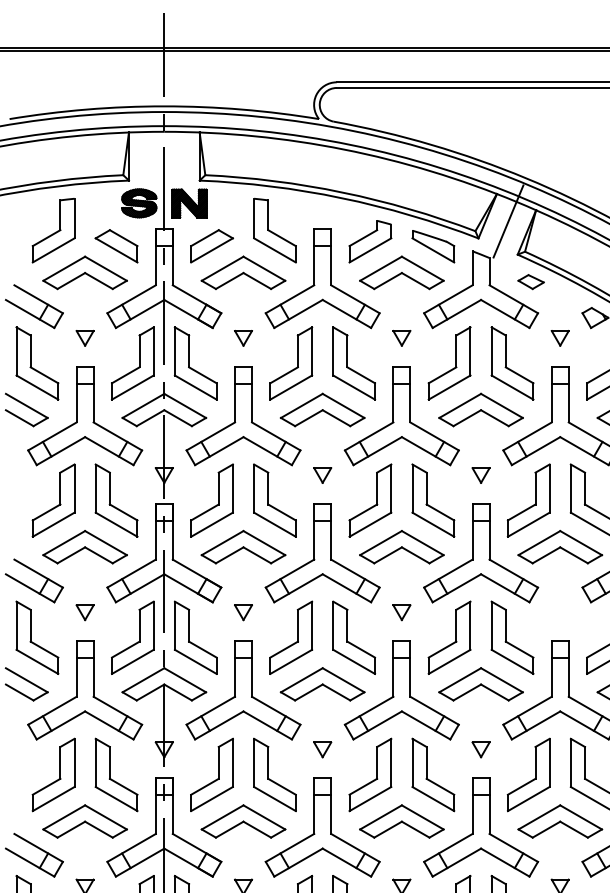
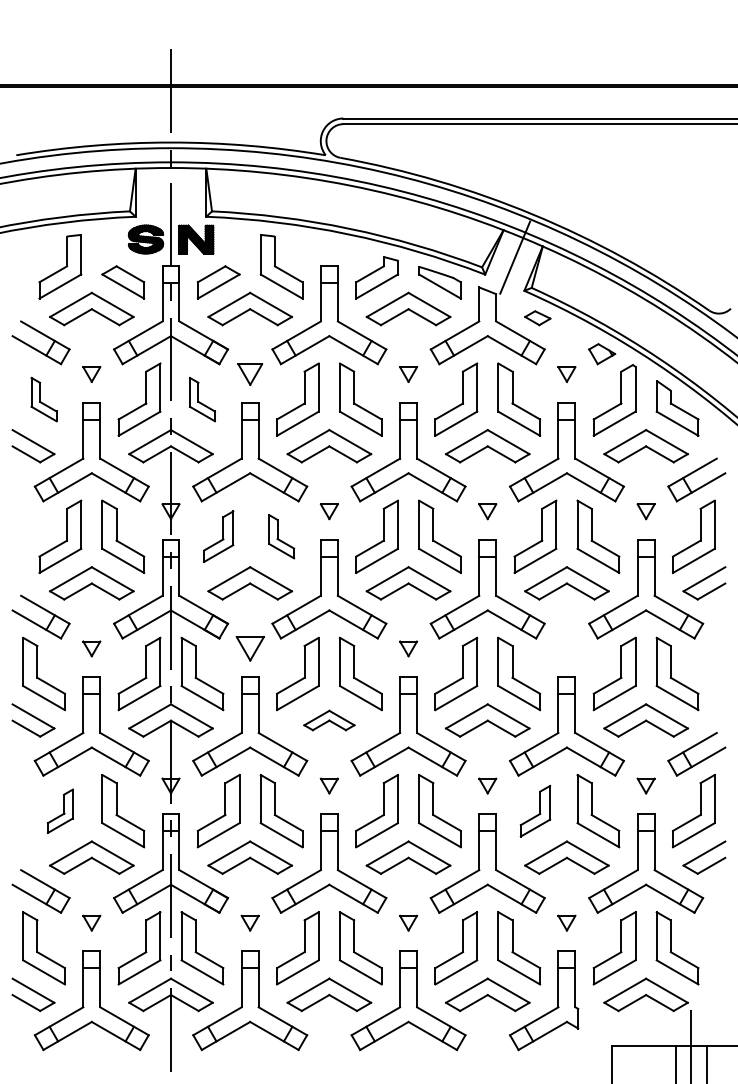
part: (242, 338) -> (249, 374), size x1.4
part: (36, 363) -> (43, 399), size x0.6
part: (195, 363) -> (202, 399), size x0.6
part: (211, 500) -> (218, 536), size x0.7
part: (274, 500) -> (281, 536), size x0.6
part: (242, 612) -> (249, 648), size x1.6
part: (322, 684) -> (329, 720), size x0.6
part: (53, 775) -> (60, 811), size x0.6
part: (528, 775) -> (535, 811), size x0.7

